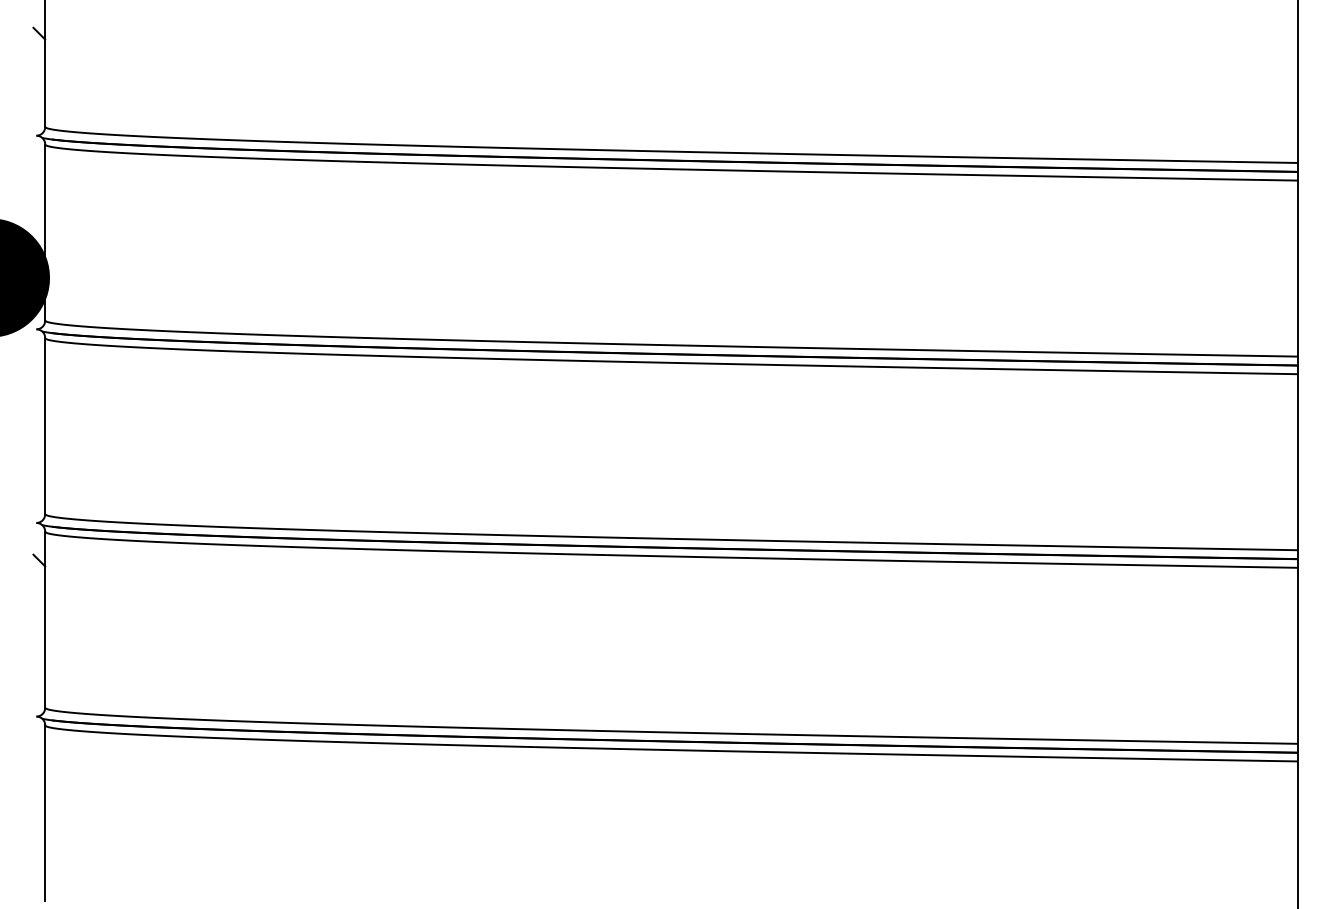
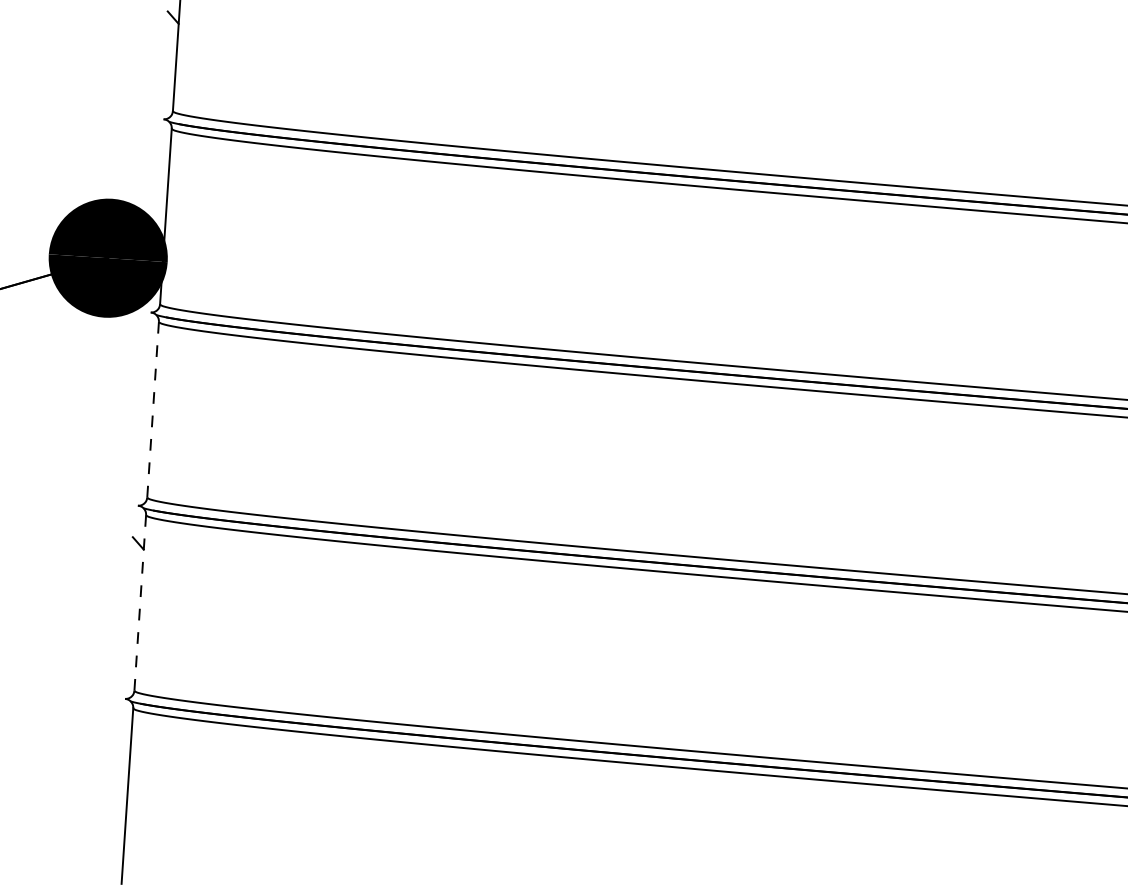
line: (45, 426) -> (153, 410), solid -> dashed
line: (45, 620) -> (140, 603), solid -> dashed

